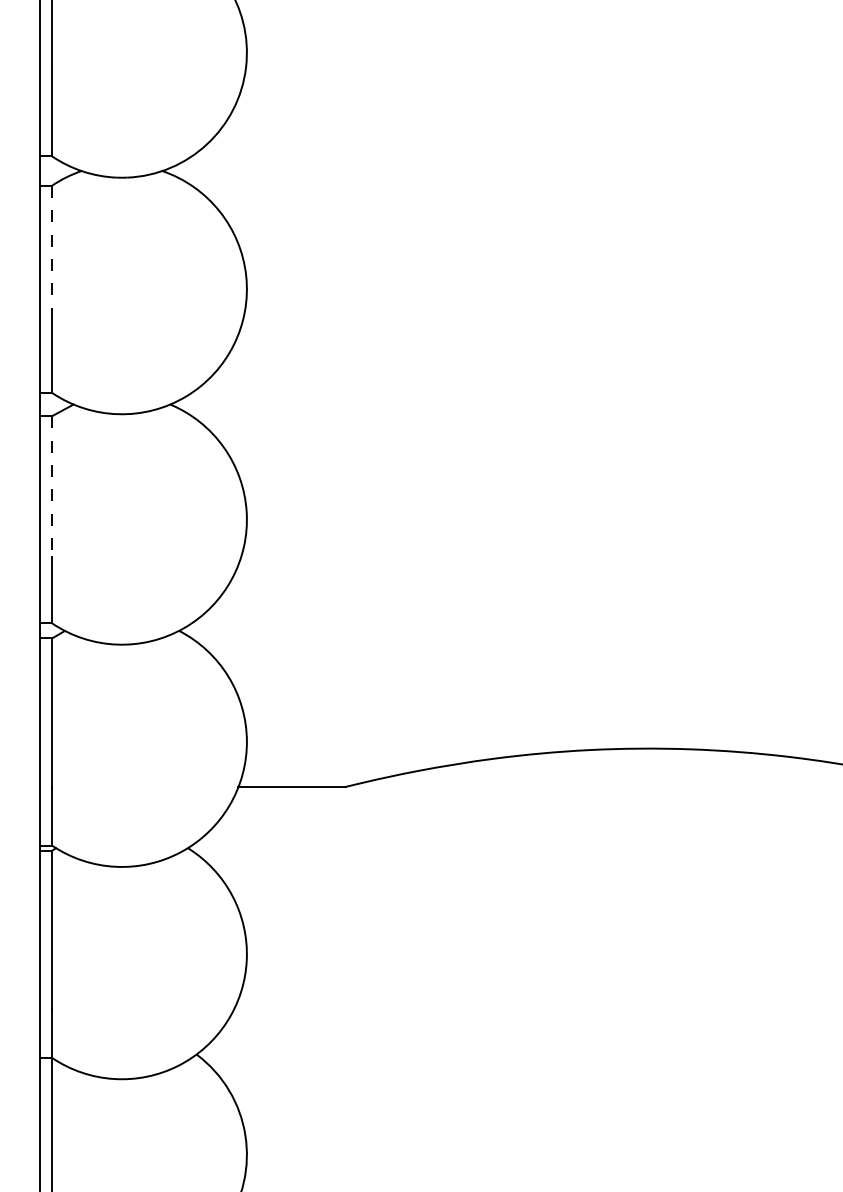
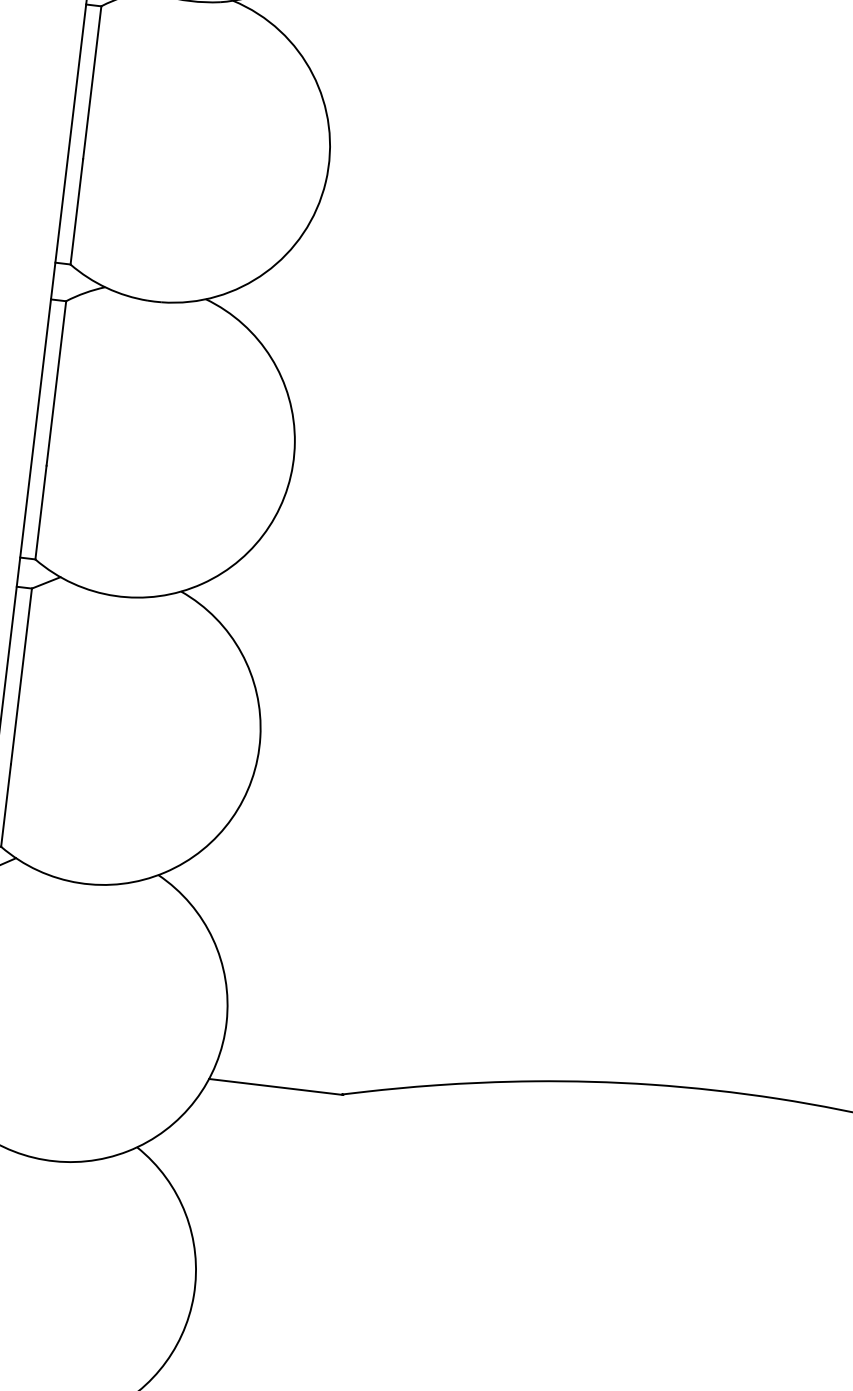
line: (52, 251) -> (56, 383), dashed -> solid
line: (52, 487) -> (21, 677), dashed -> solid

